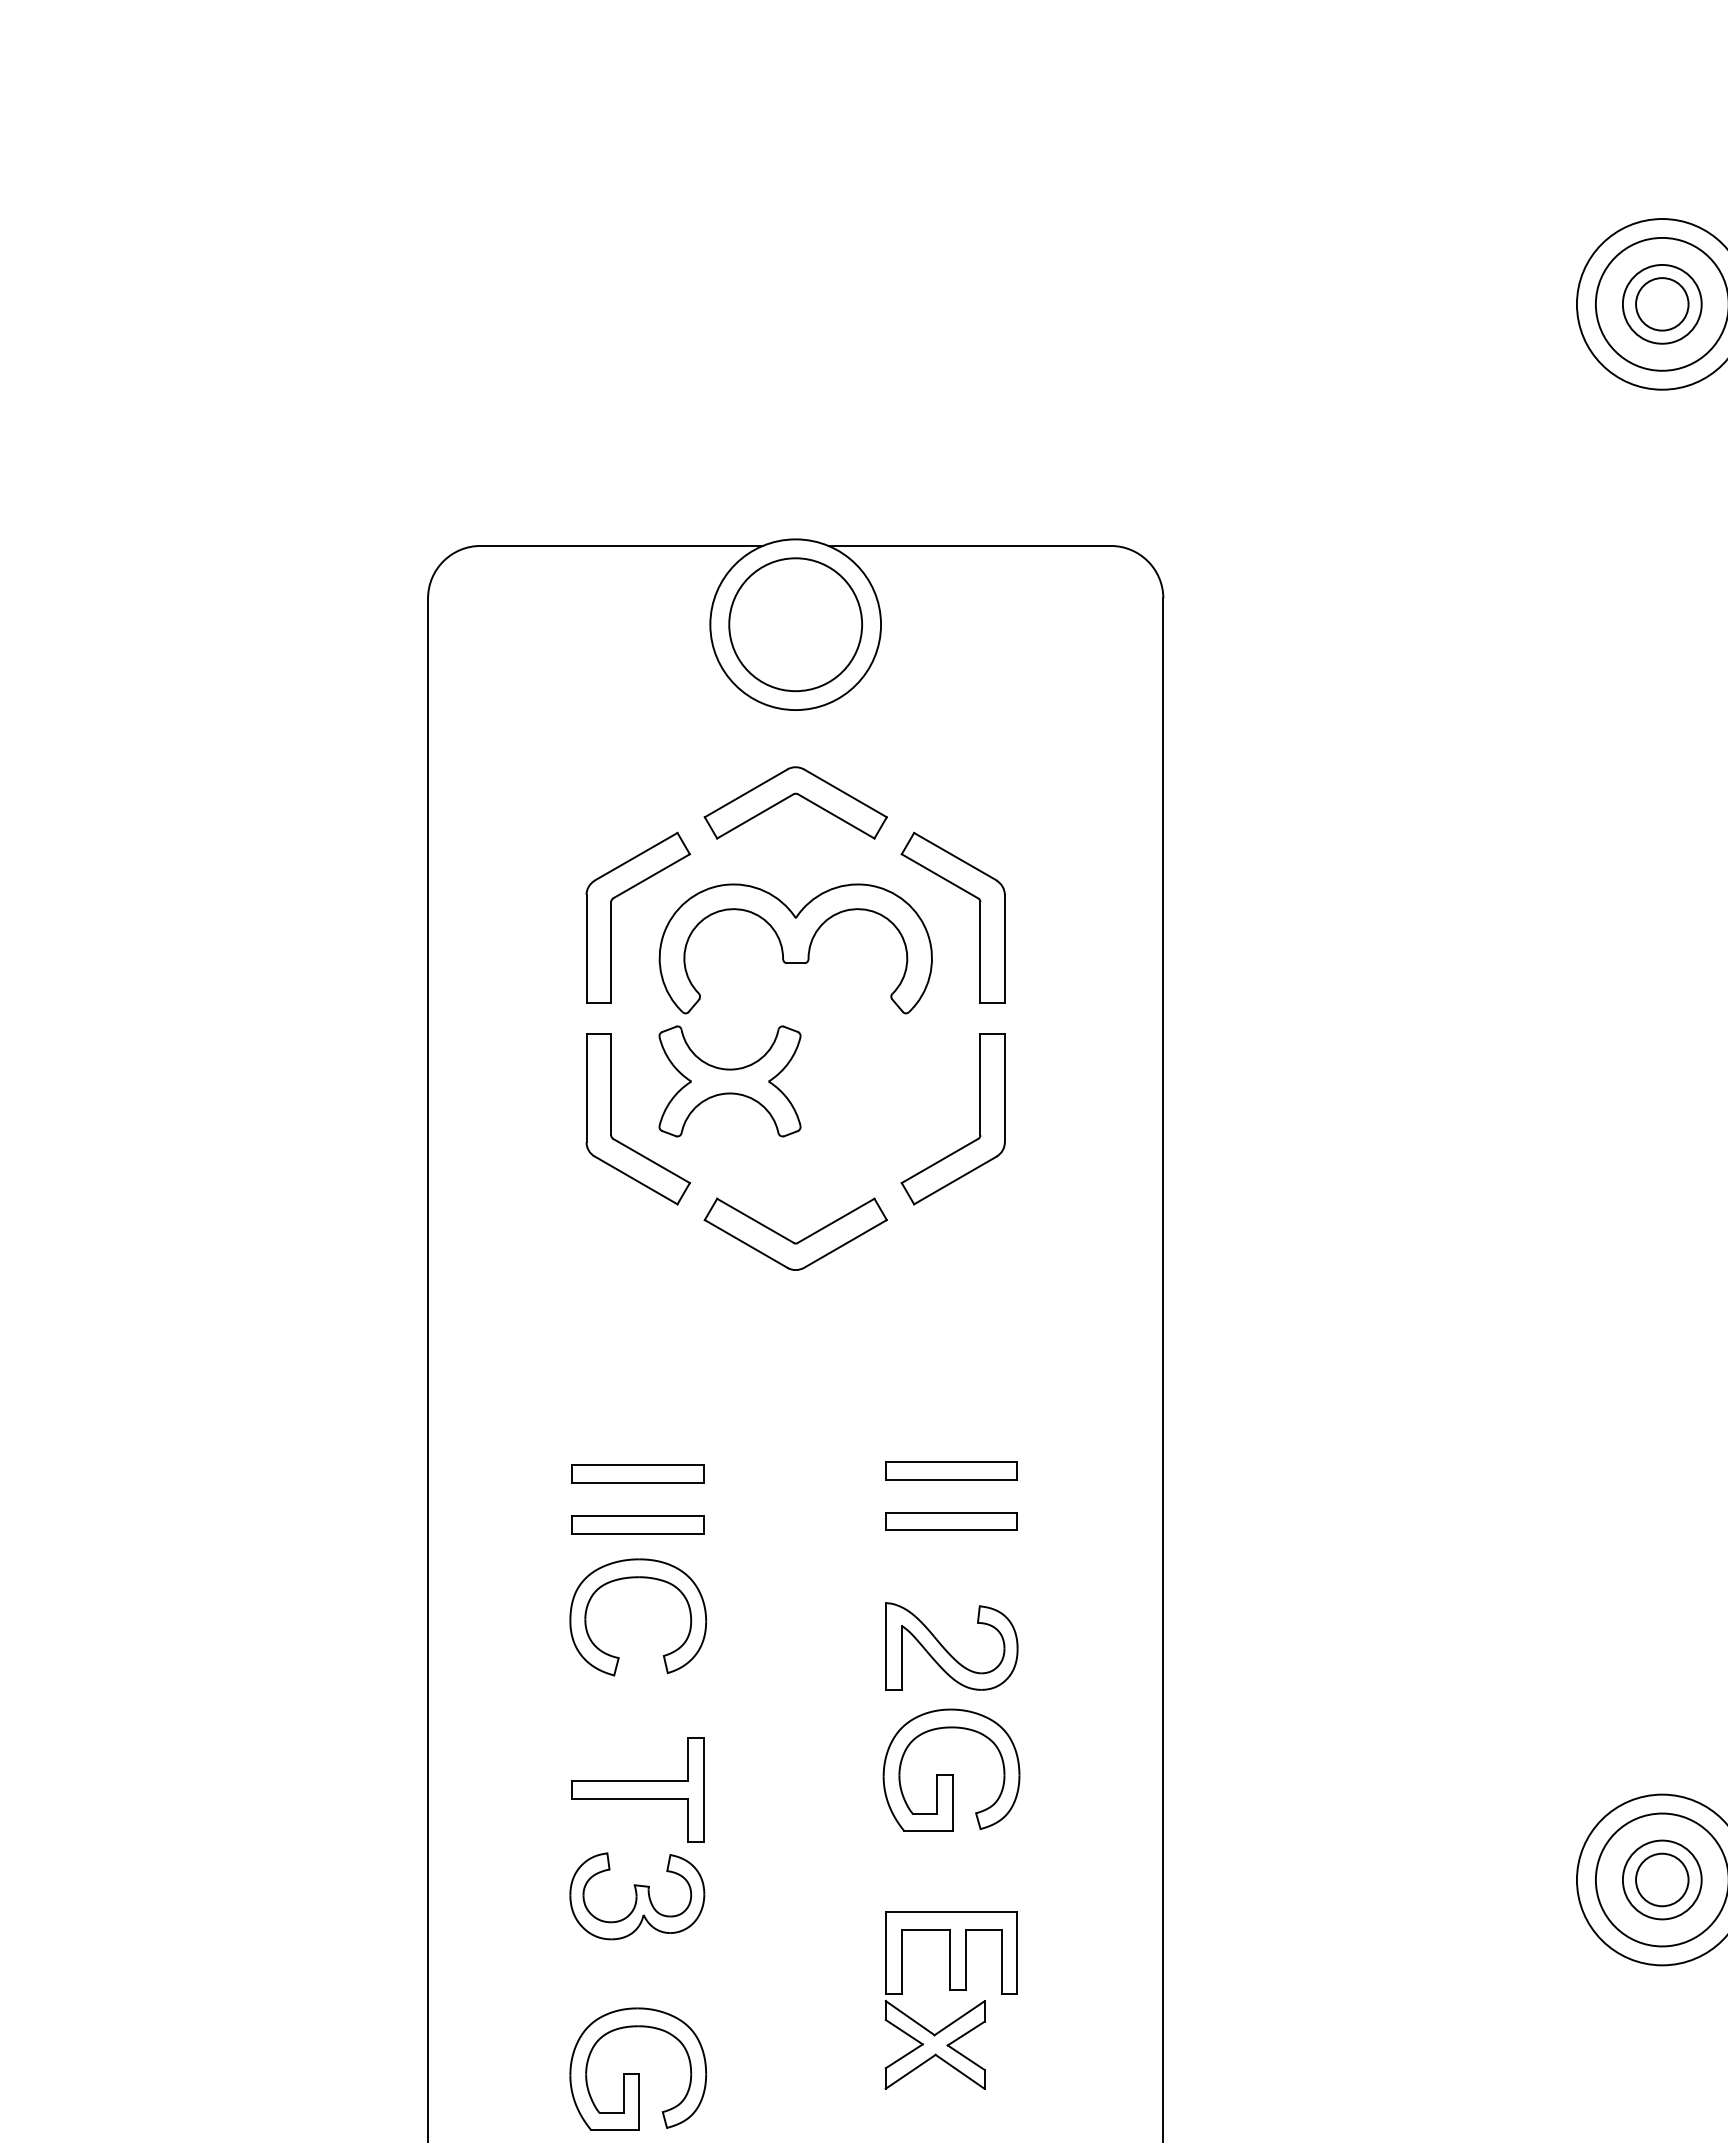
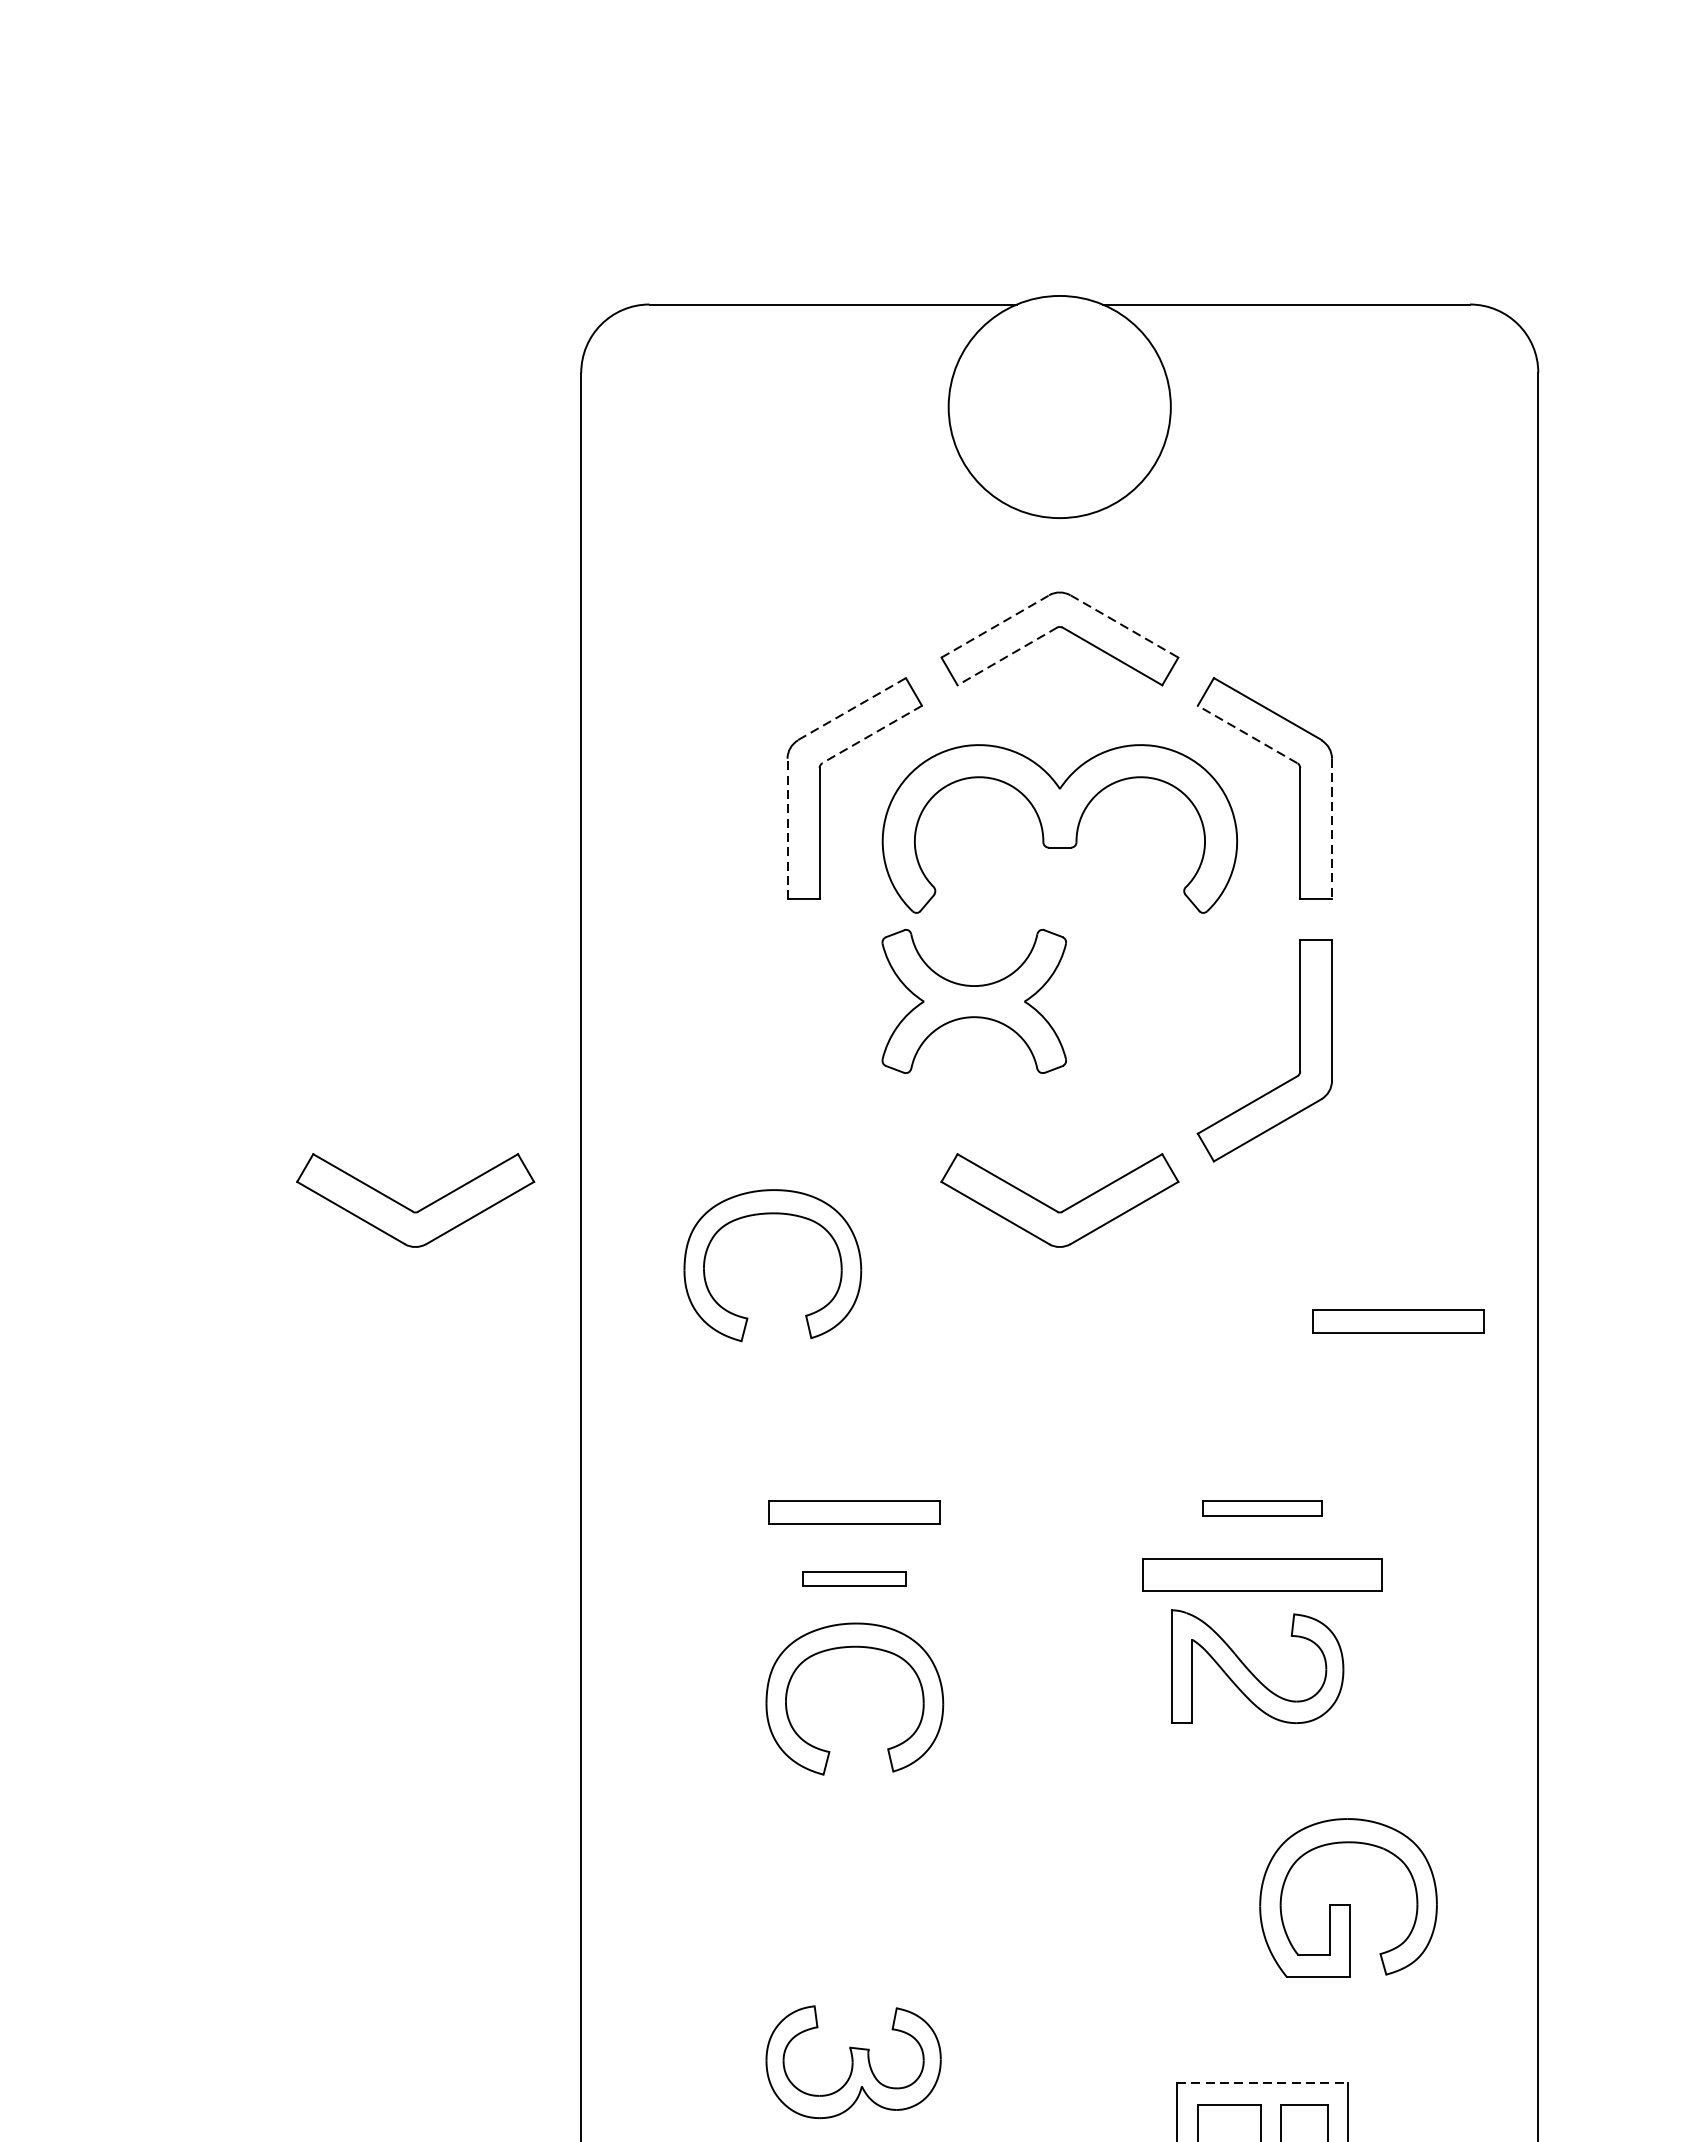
circle: (795, 624) -> (1059, 406), removed
line: (746, 793) -> (995, 626), solid -> dashed
line: (845, 793) -> (1124, 626), solid -> dashed
line: (755, 816) -> (1007, 656), solid -> dashed
line: (636, 856) -> (852, 708), solid -> dashed
line: (651, 876) -> (872, 734), solid -> dashed
line: (939, 876) -> (1246, 734), solid -> dashed
line: (586, 948) -> (787, 828), solid -> dashed
line: (1005, 948) -> (1332, 828), solid -> dashed
part: (611, 1119) -> (820, 1051), removed
part: (295, 1239) -> (408, 1207), added
part: (574, 1245) -> (771, 1215), added
part: (1055, 1326) -> (1397, 1320), added
part: (951, 1470) -> (1262, 1507), size x0.7
part: (951, 1521) -> (1262, 1574), size x1.4
part: (637, 1524) -> (853, 1578), size x0.6
part: (951, 1646) -> (1257, 1666), moved
part: (951, 1769) -> (1348, 1897), moved
part: (637, 1789) -> (853, 1923), removed
line: (951, 1912) -> (1262, 2083), solid -> dashed

